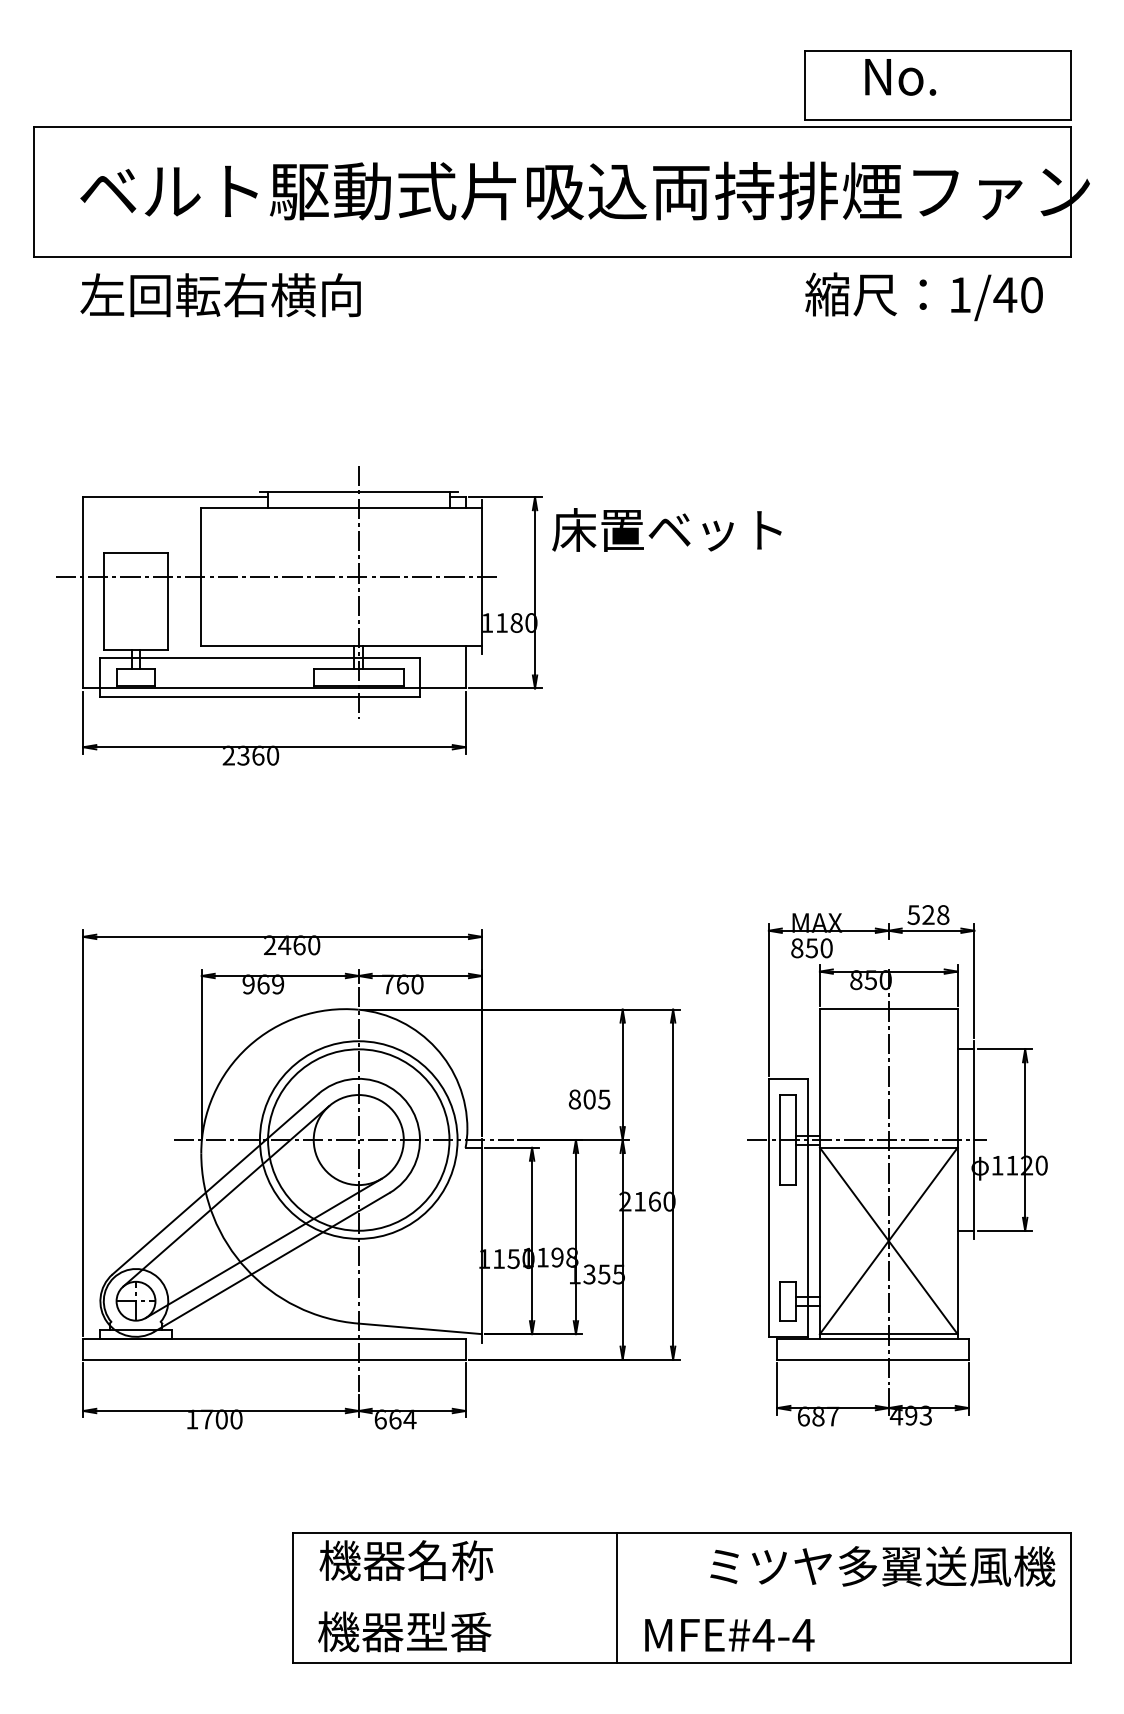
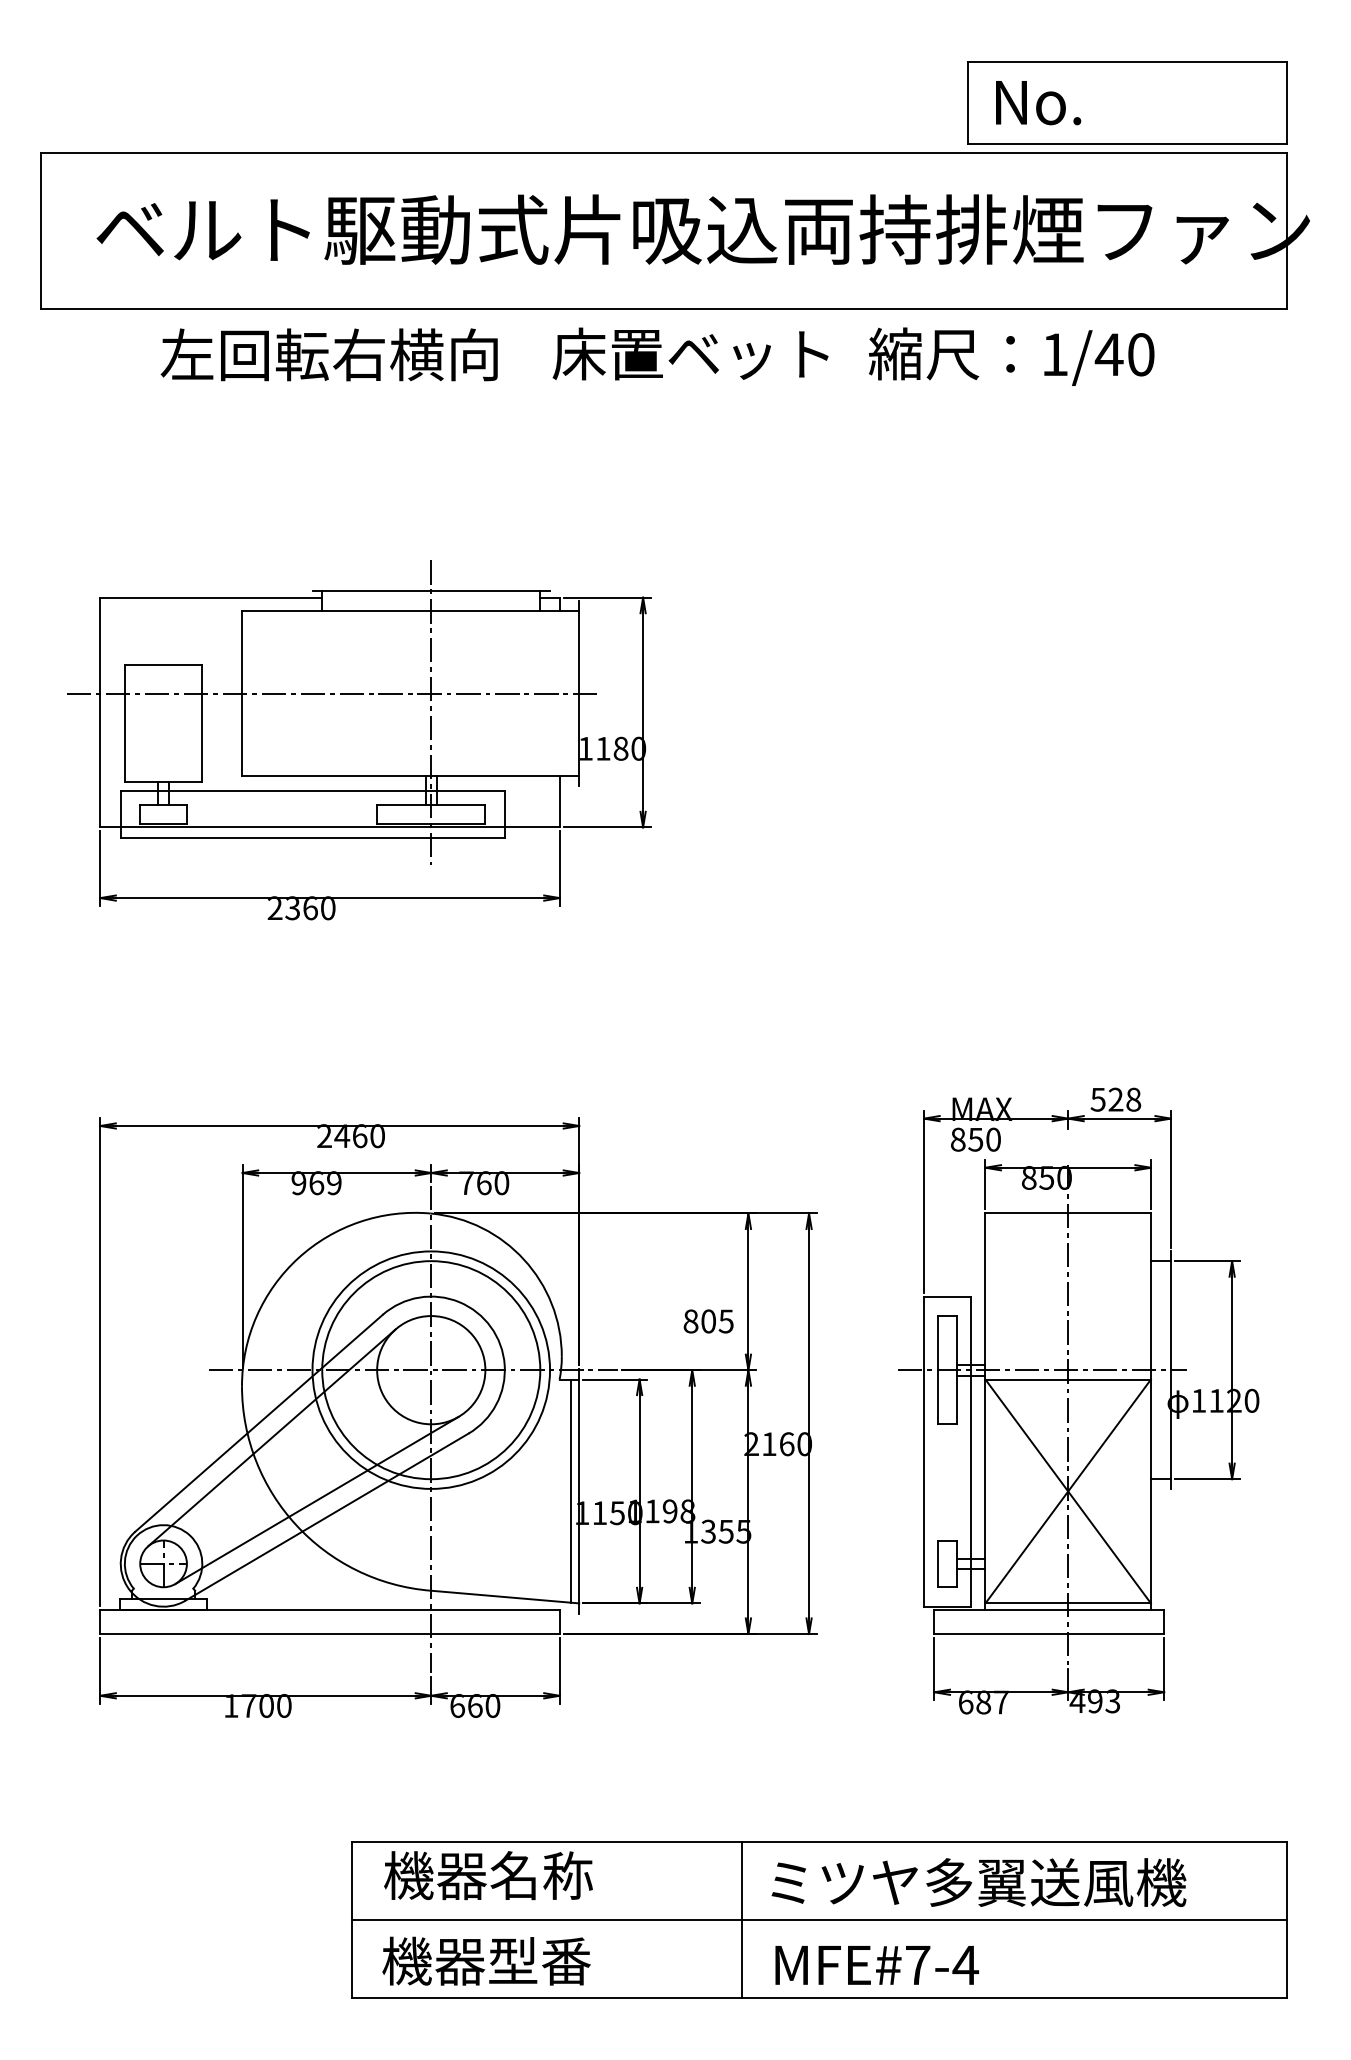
text: (900, 77) -> (1038, 103), moved
text: (220, 294) -> (328, 354), moved
text: (923, 296) -> (1011, 356), moved
text: (666, 529) -> (690, 353), moved
line: (475, 1240) -> (571, 1490), added
text: (409, 1419) -> (492, 1705), 664 -> 660
text: (882, 1566) -> (978, 1882), moved
line: (681, 1597) -> (819, 1920), added
text: (763, 1634) -> (917, 1964), MFE#4-4 -> MFE#7-4

